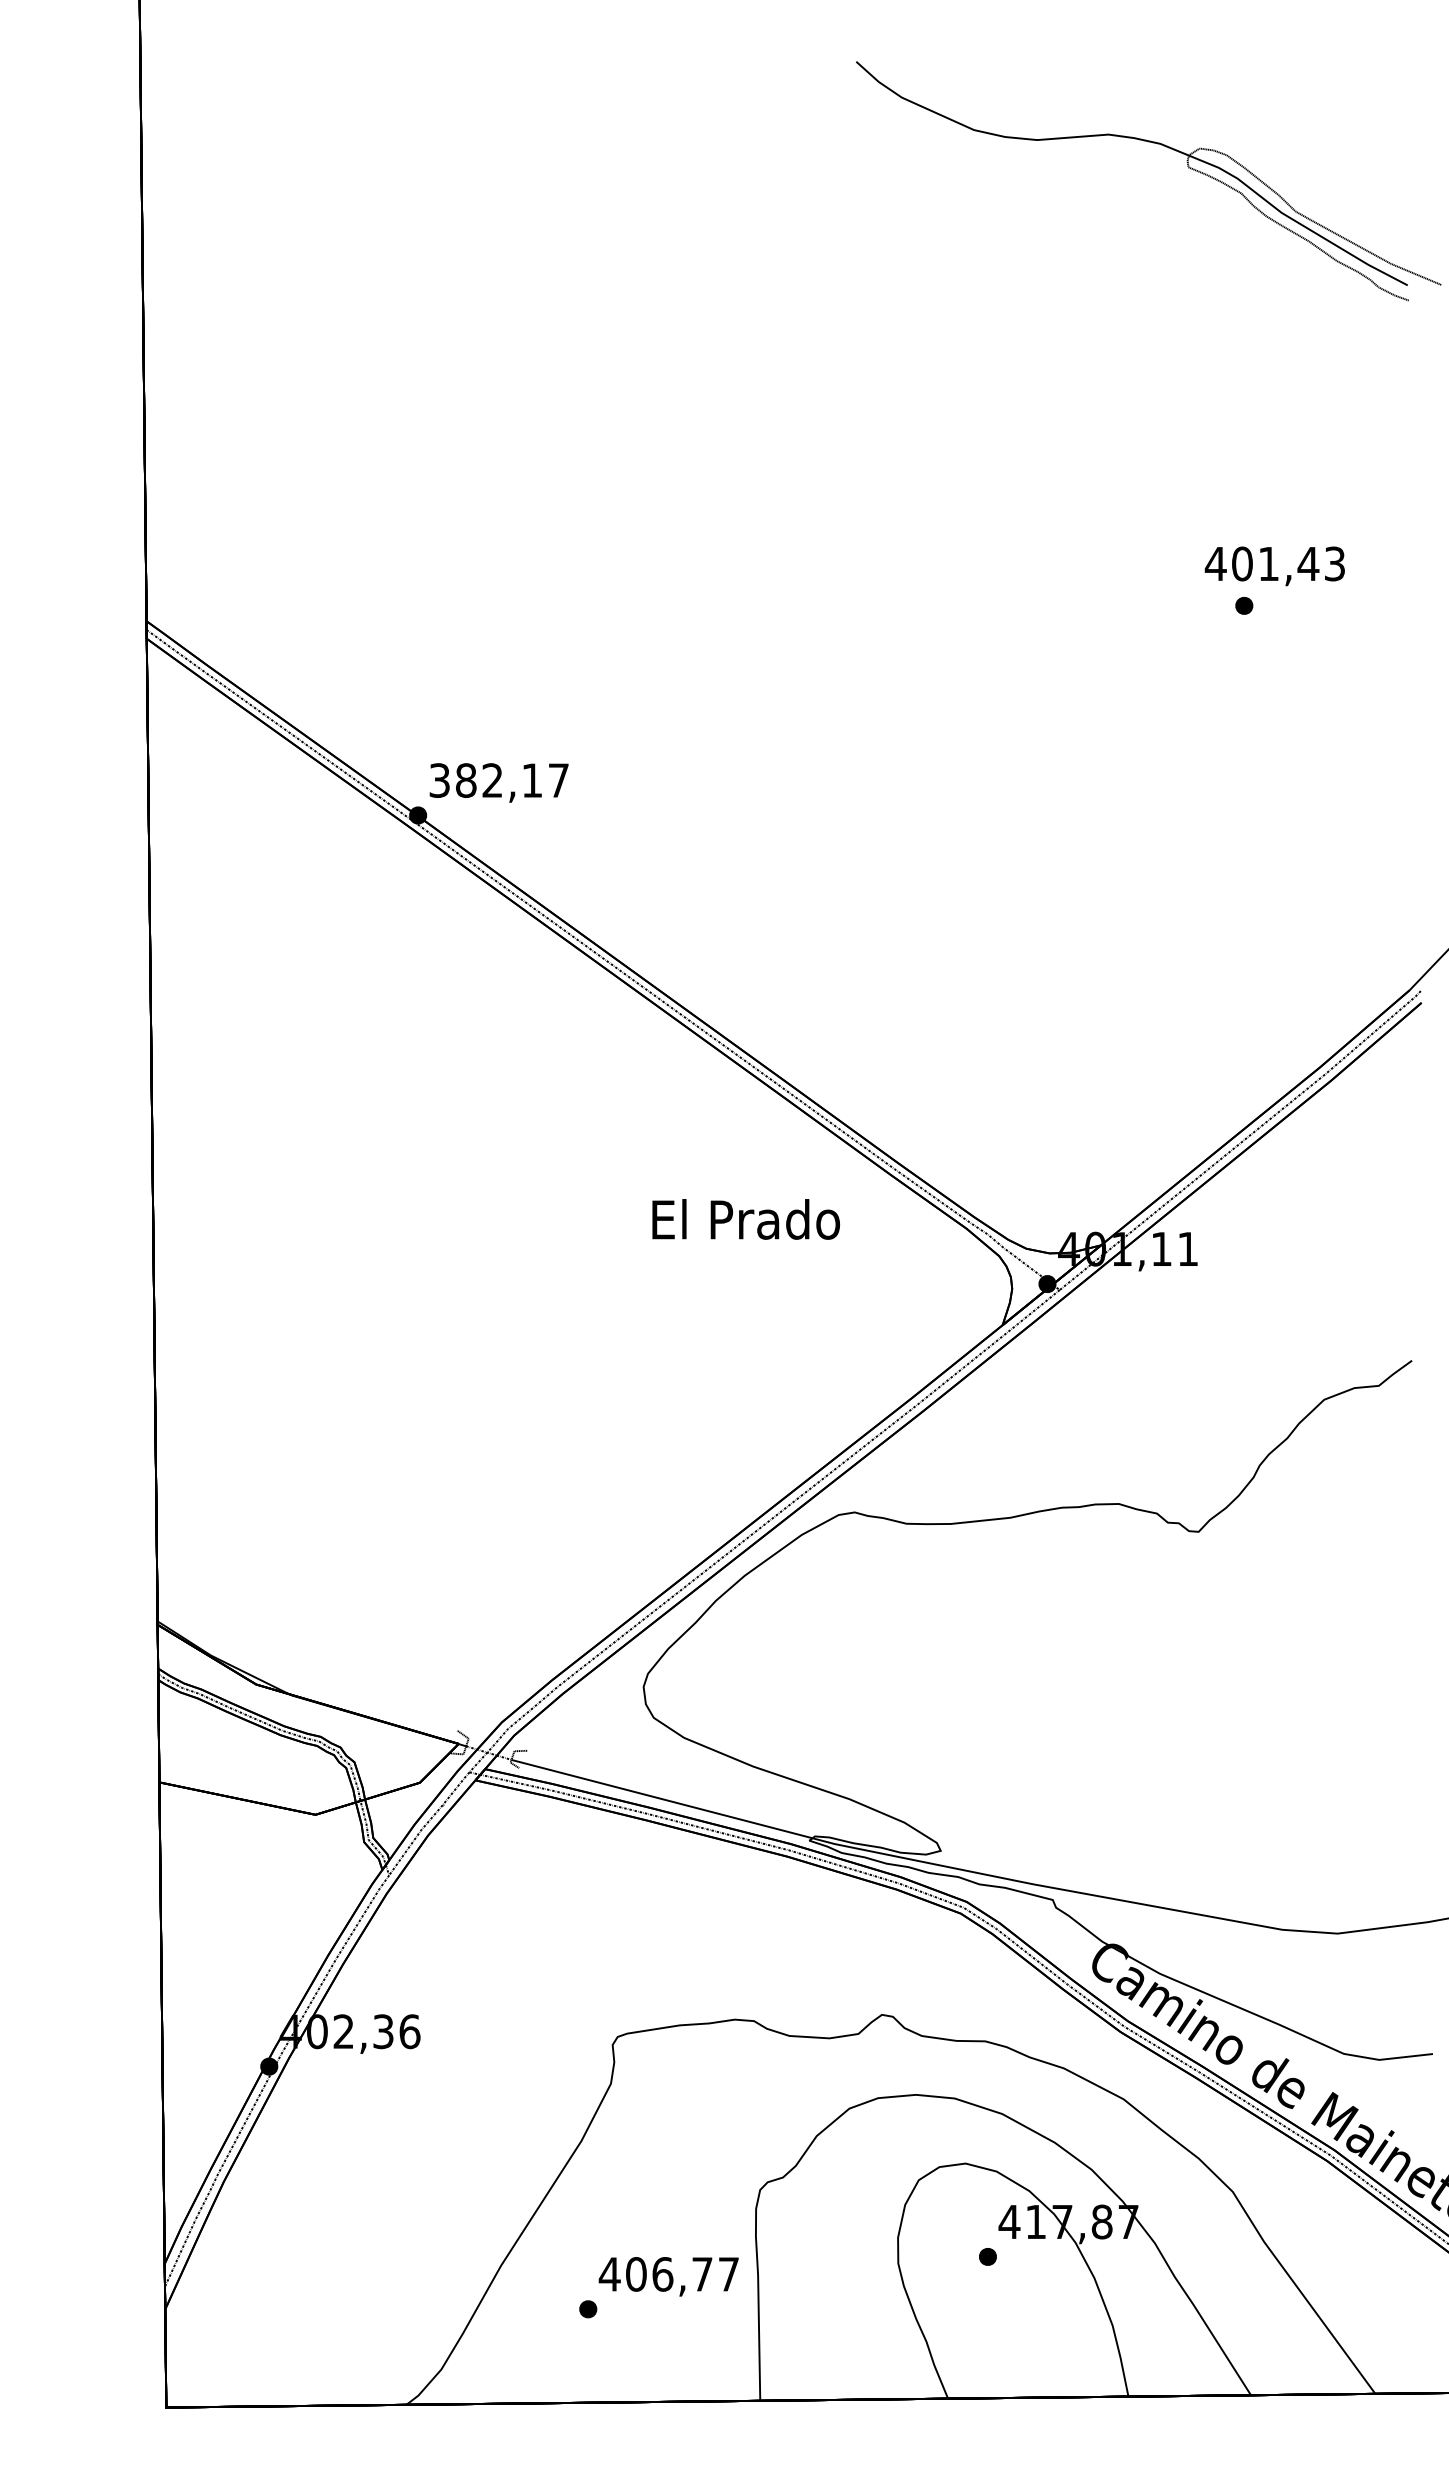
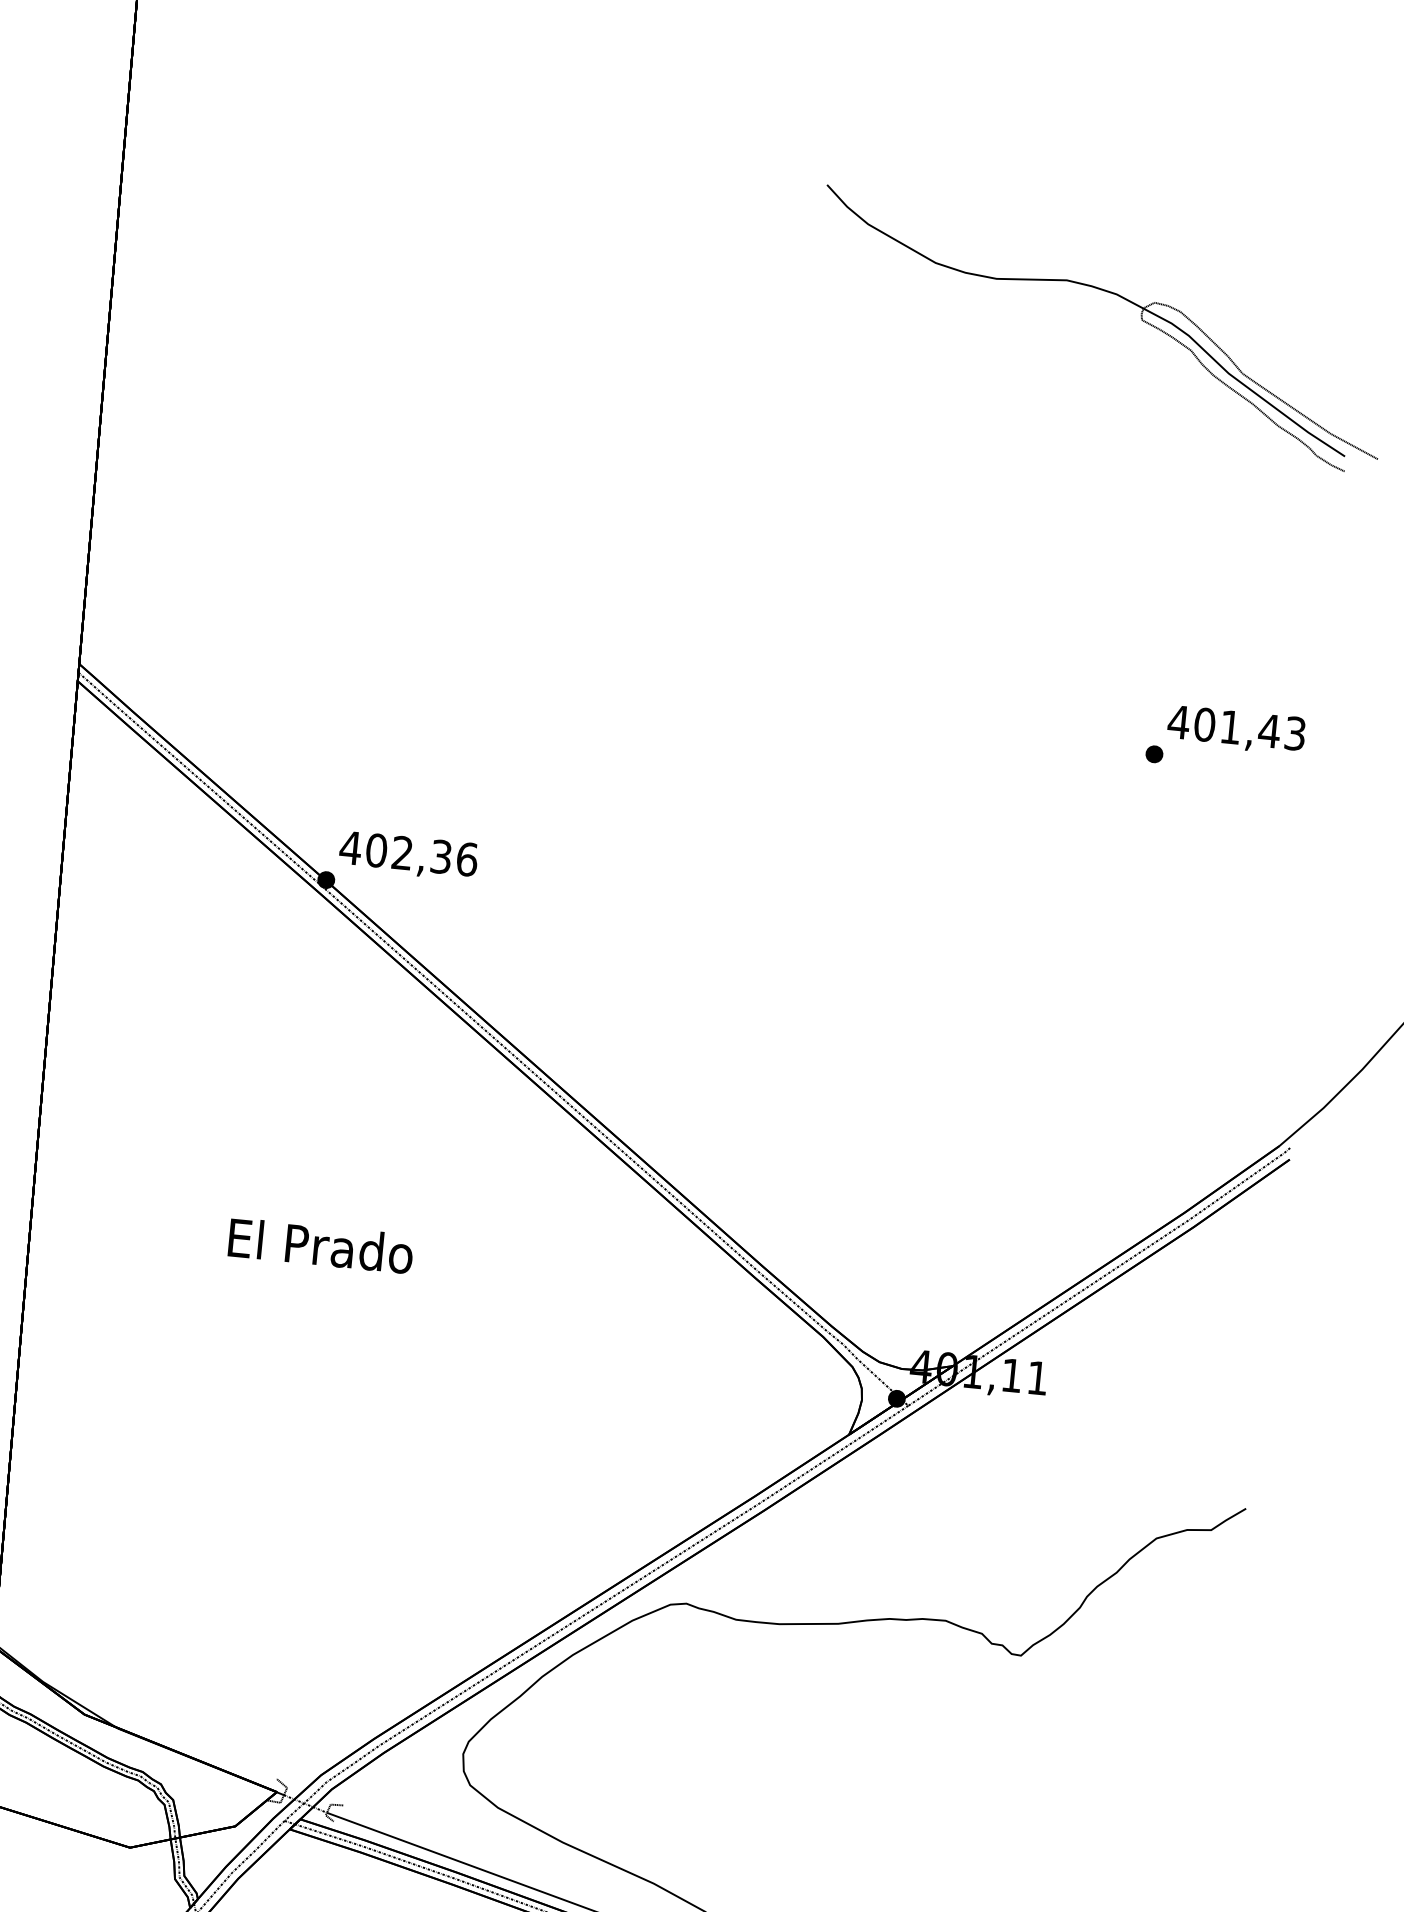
text: (1274, 566) -> (1235, 730), moved
text: (498, 780) -> (408, 853), 382,17 -> 402,36
text: (745, 1219) -> (320, 1245), moved

